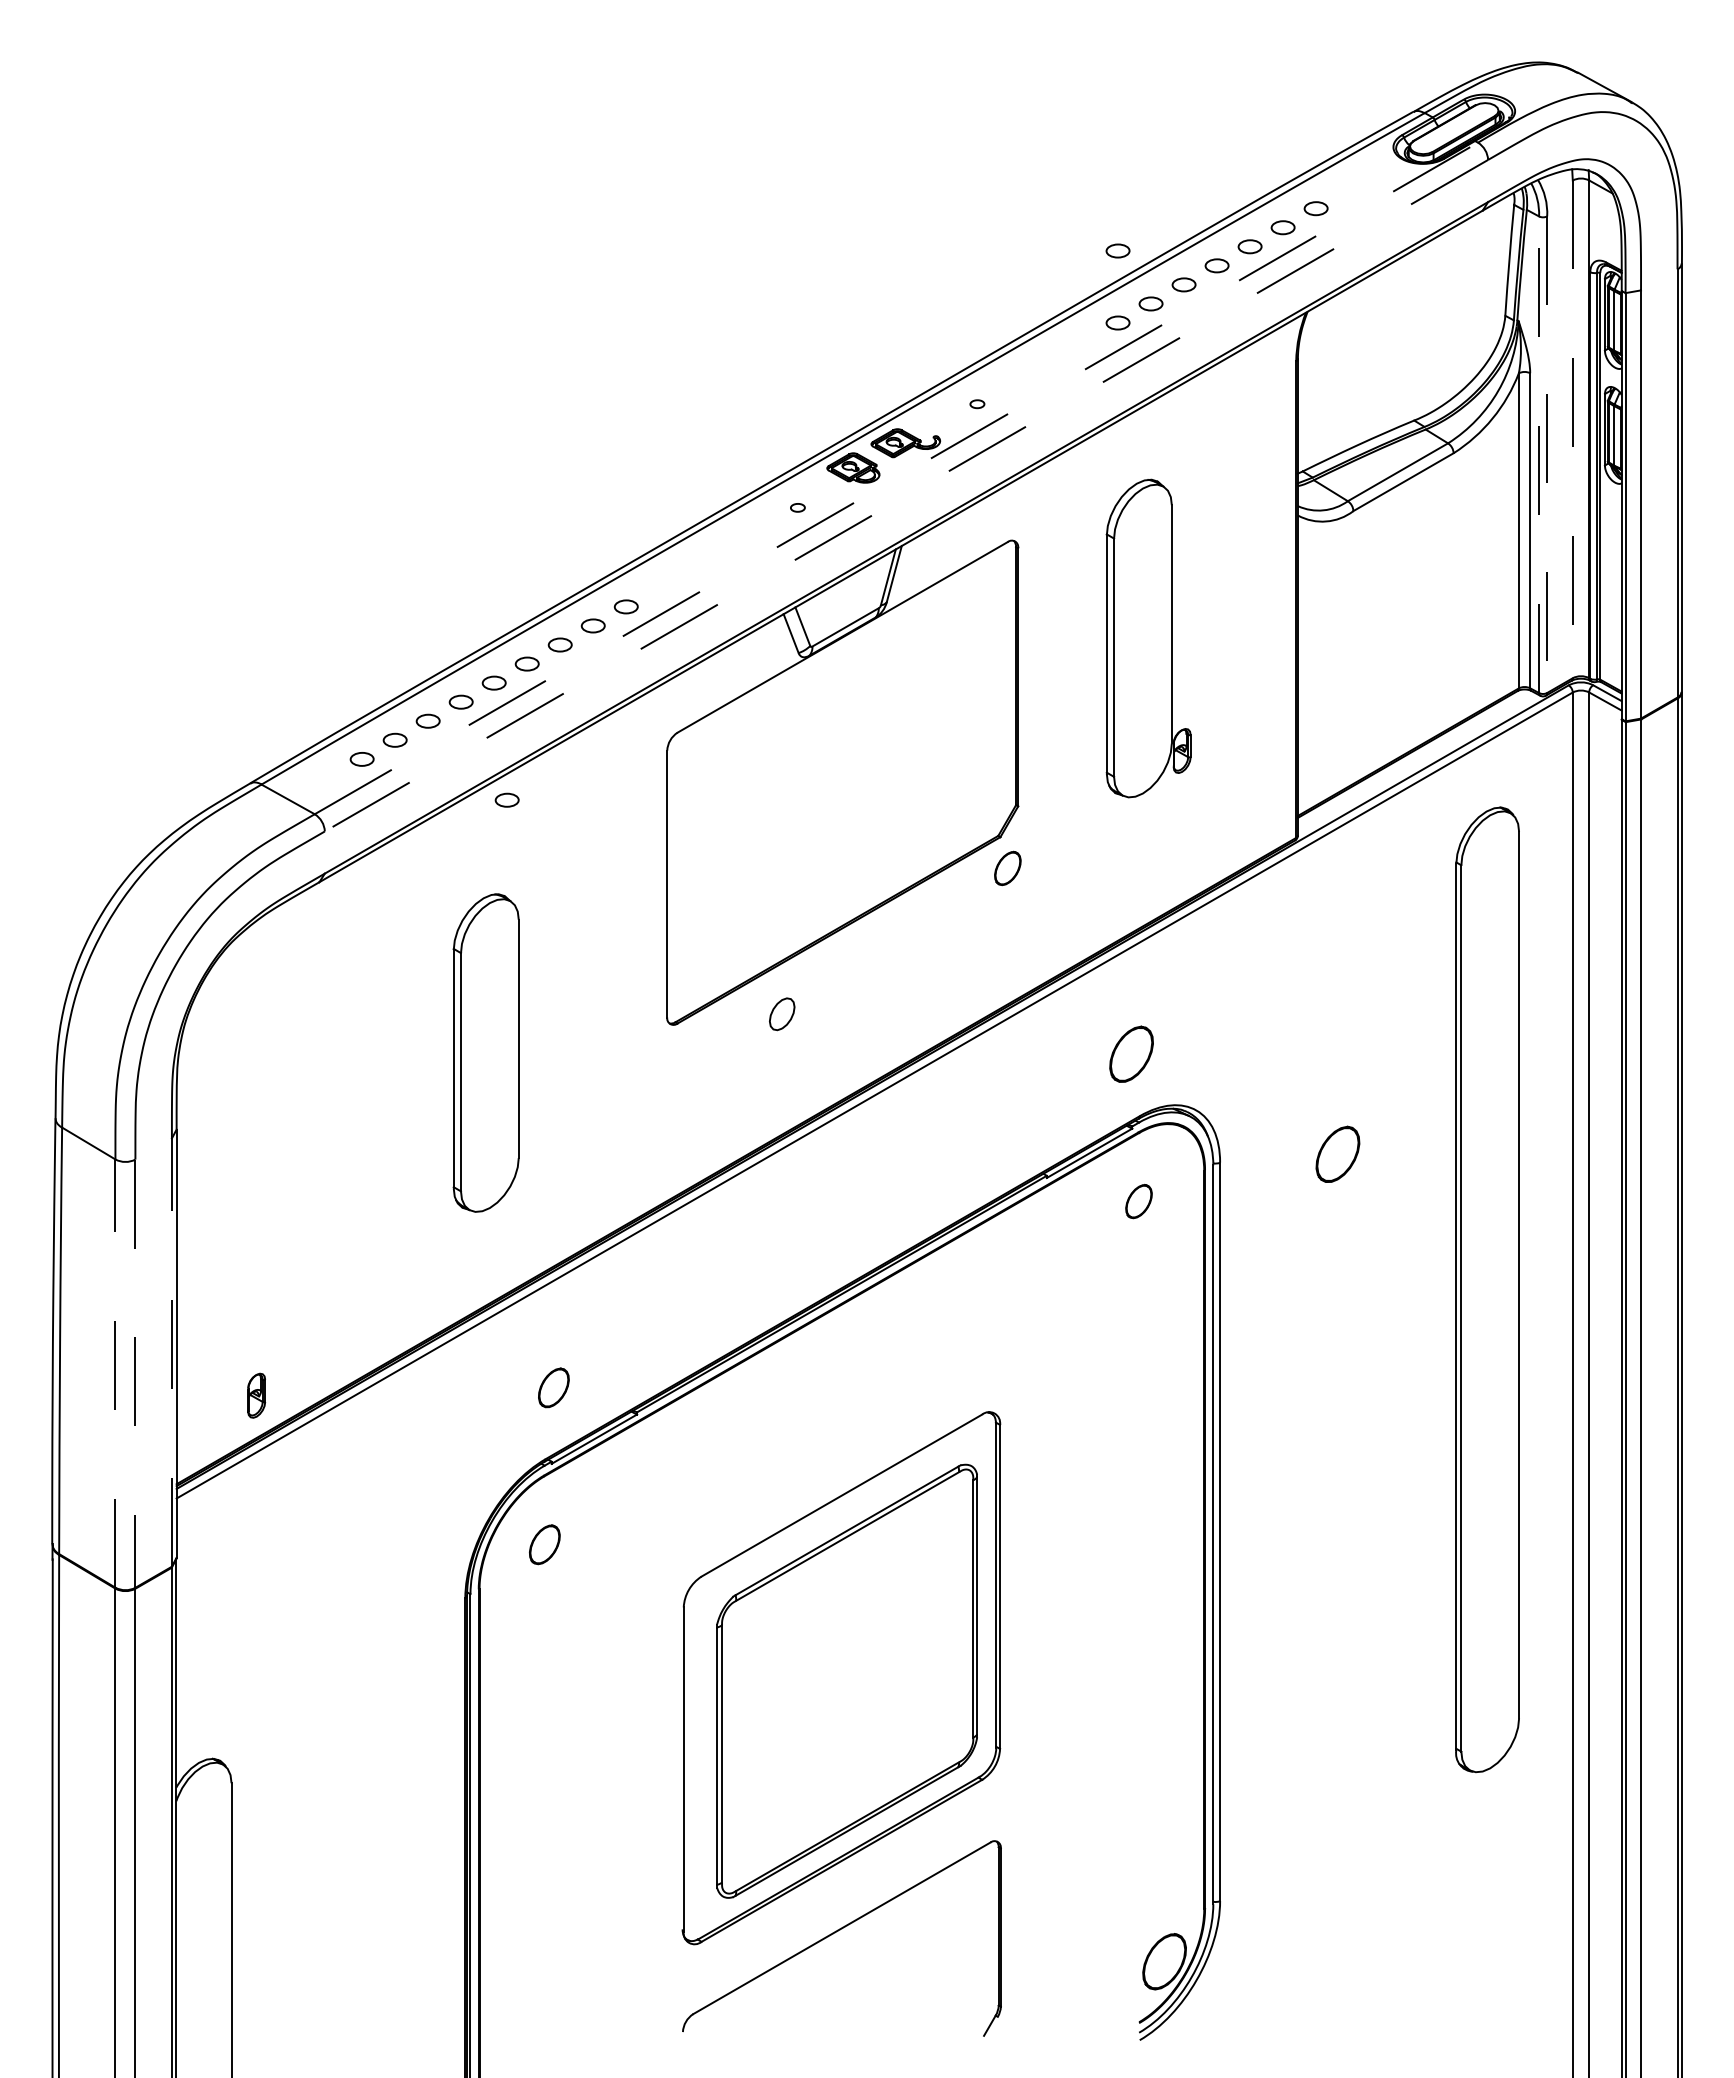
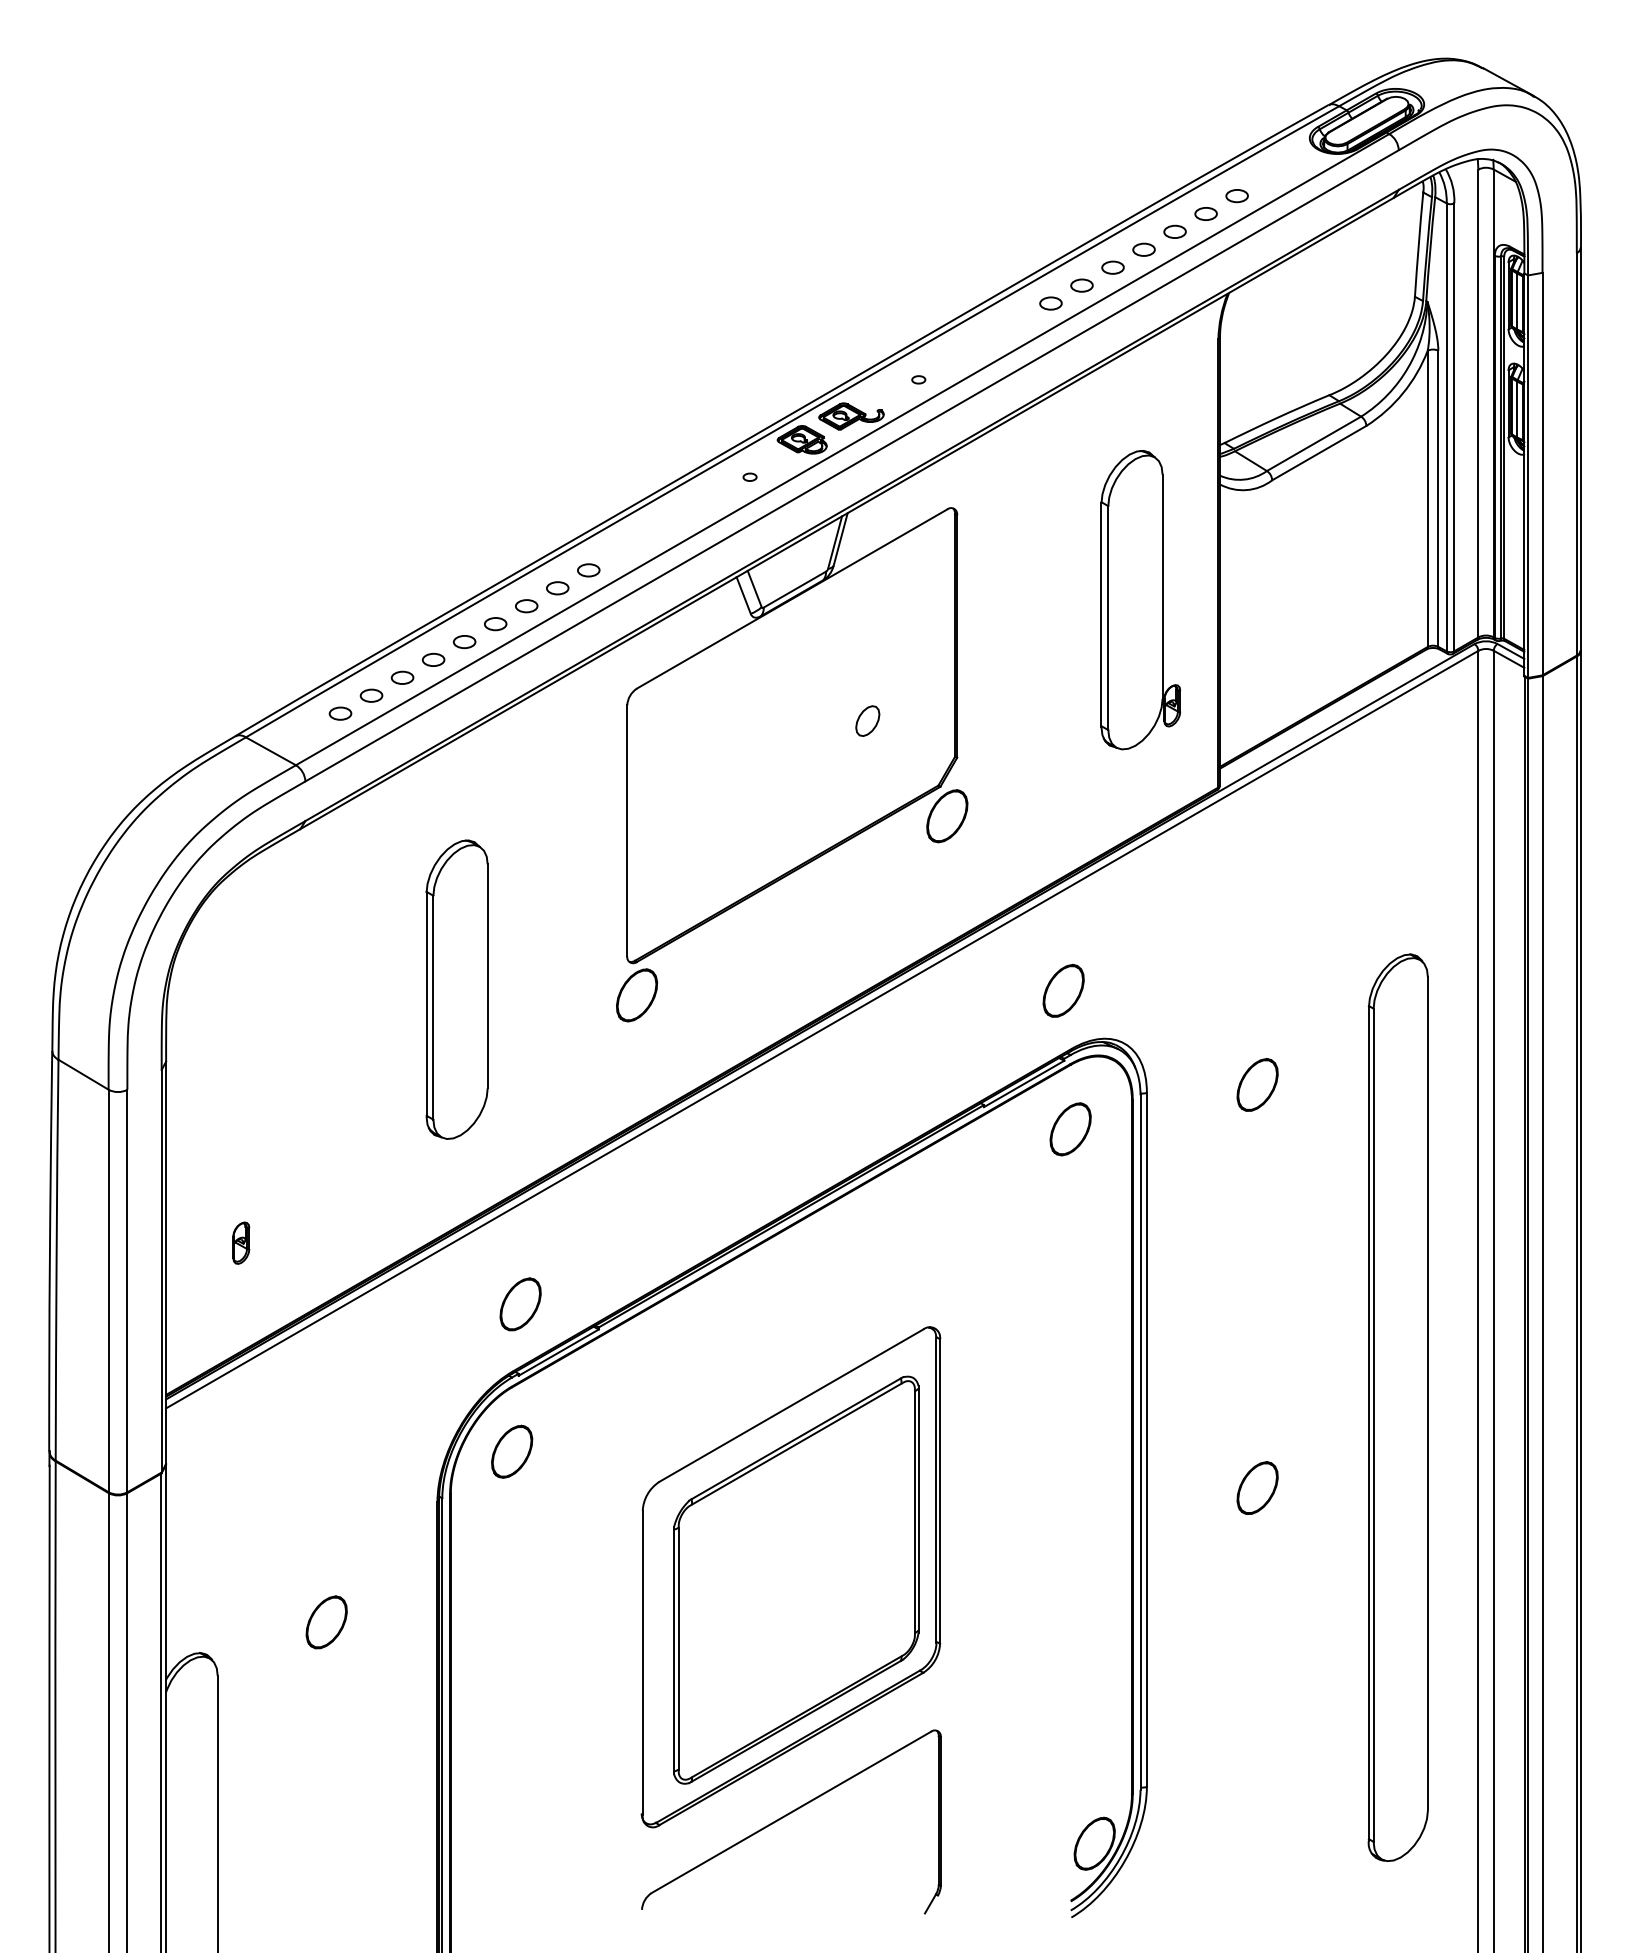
part: (1117, 250) -> (1050, 235), removed
line: (1572, 429) -> (1478, 403), dashed -> solid
line: (1539, 454) -> (1447, 427), dashed -> solid
line: (1547, 455) -> (1454, 428), dashed -> solid
line: (896, 478) -> (842, 449), dashed -> solid
line: (906, 495) -> (852, 465), dashed -> solid
part: (1148, 638) -> (1140, 600), moved
part: (506, 799) -> (476, 751), removed
part: (1007, 868) -> (947, 816), size x1.67
part: (782, 1014) -> (868, 721), moved
part: (677, 1058) -> (636, 994), added
part: (1138, 1201) -> (1070, 1129), size x1.67
part: (1487, 1289) -> (1398, 1407), moved
line: (171, 1352) -> (161, 1271), dashed -> solid
line: (115, 1373) -> (108, 1290), dashed -> solid
line: (135, 1374) -> (127, 1291), dashed -> solid
part: (553, 1387) -> (520, 1304), size x1.43
part: (256, 1395) -> (241, 1242), moved
part: (544, 1544) -> (511, 1451), size x1.43
part: (1337, 1582) -> (1257, 1487), added
part: (347, 1725) -> (326, 1621), added

